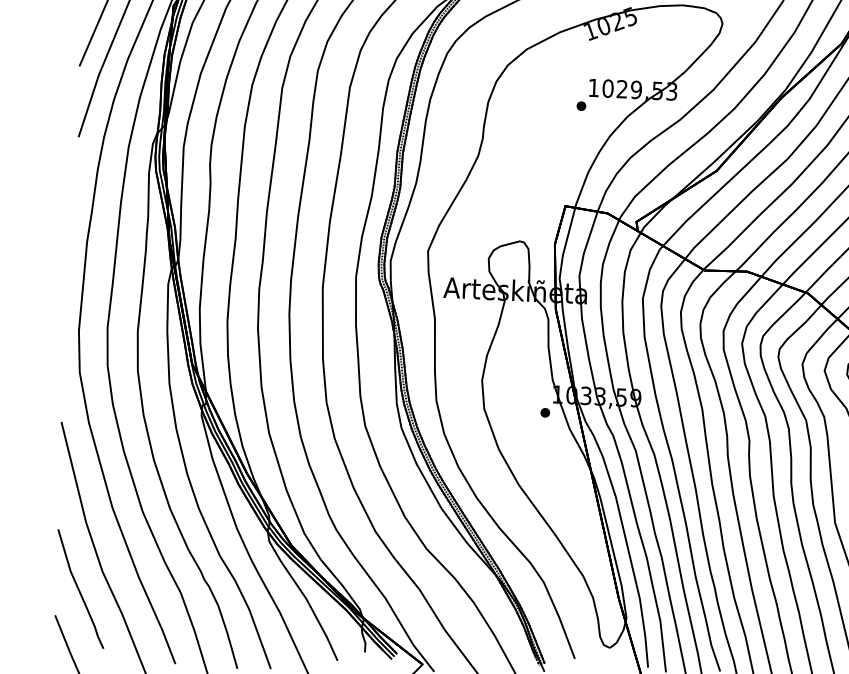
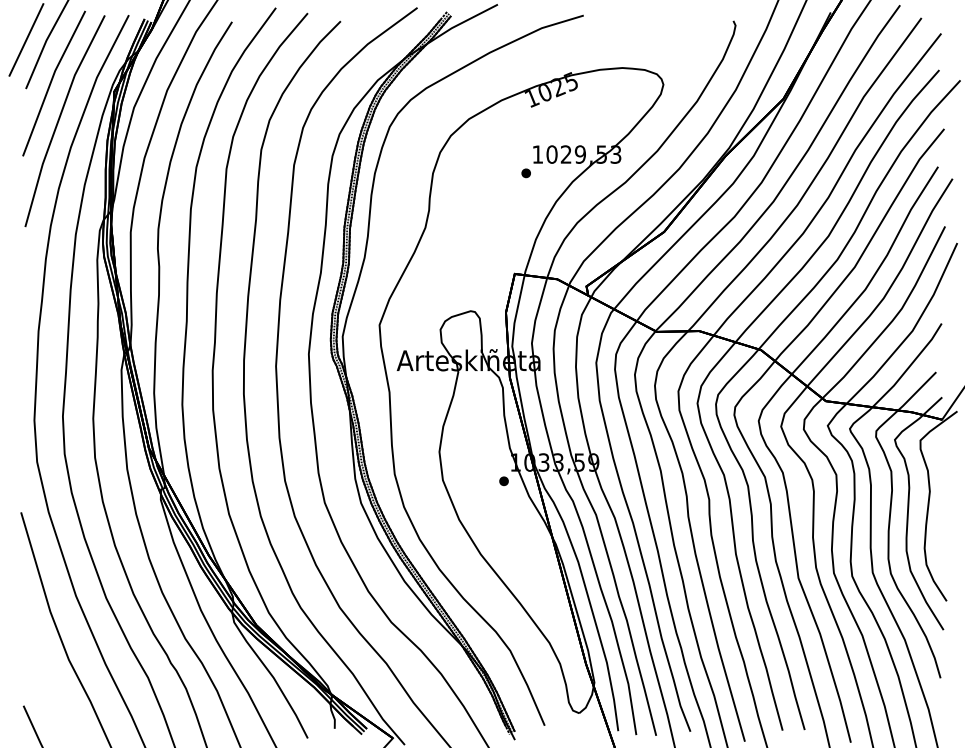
curve: (80, 590) -> (47, 679), removed

